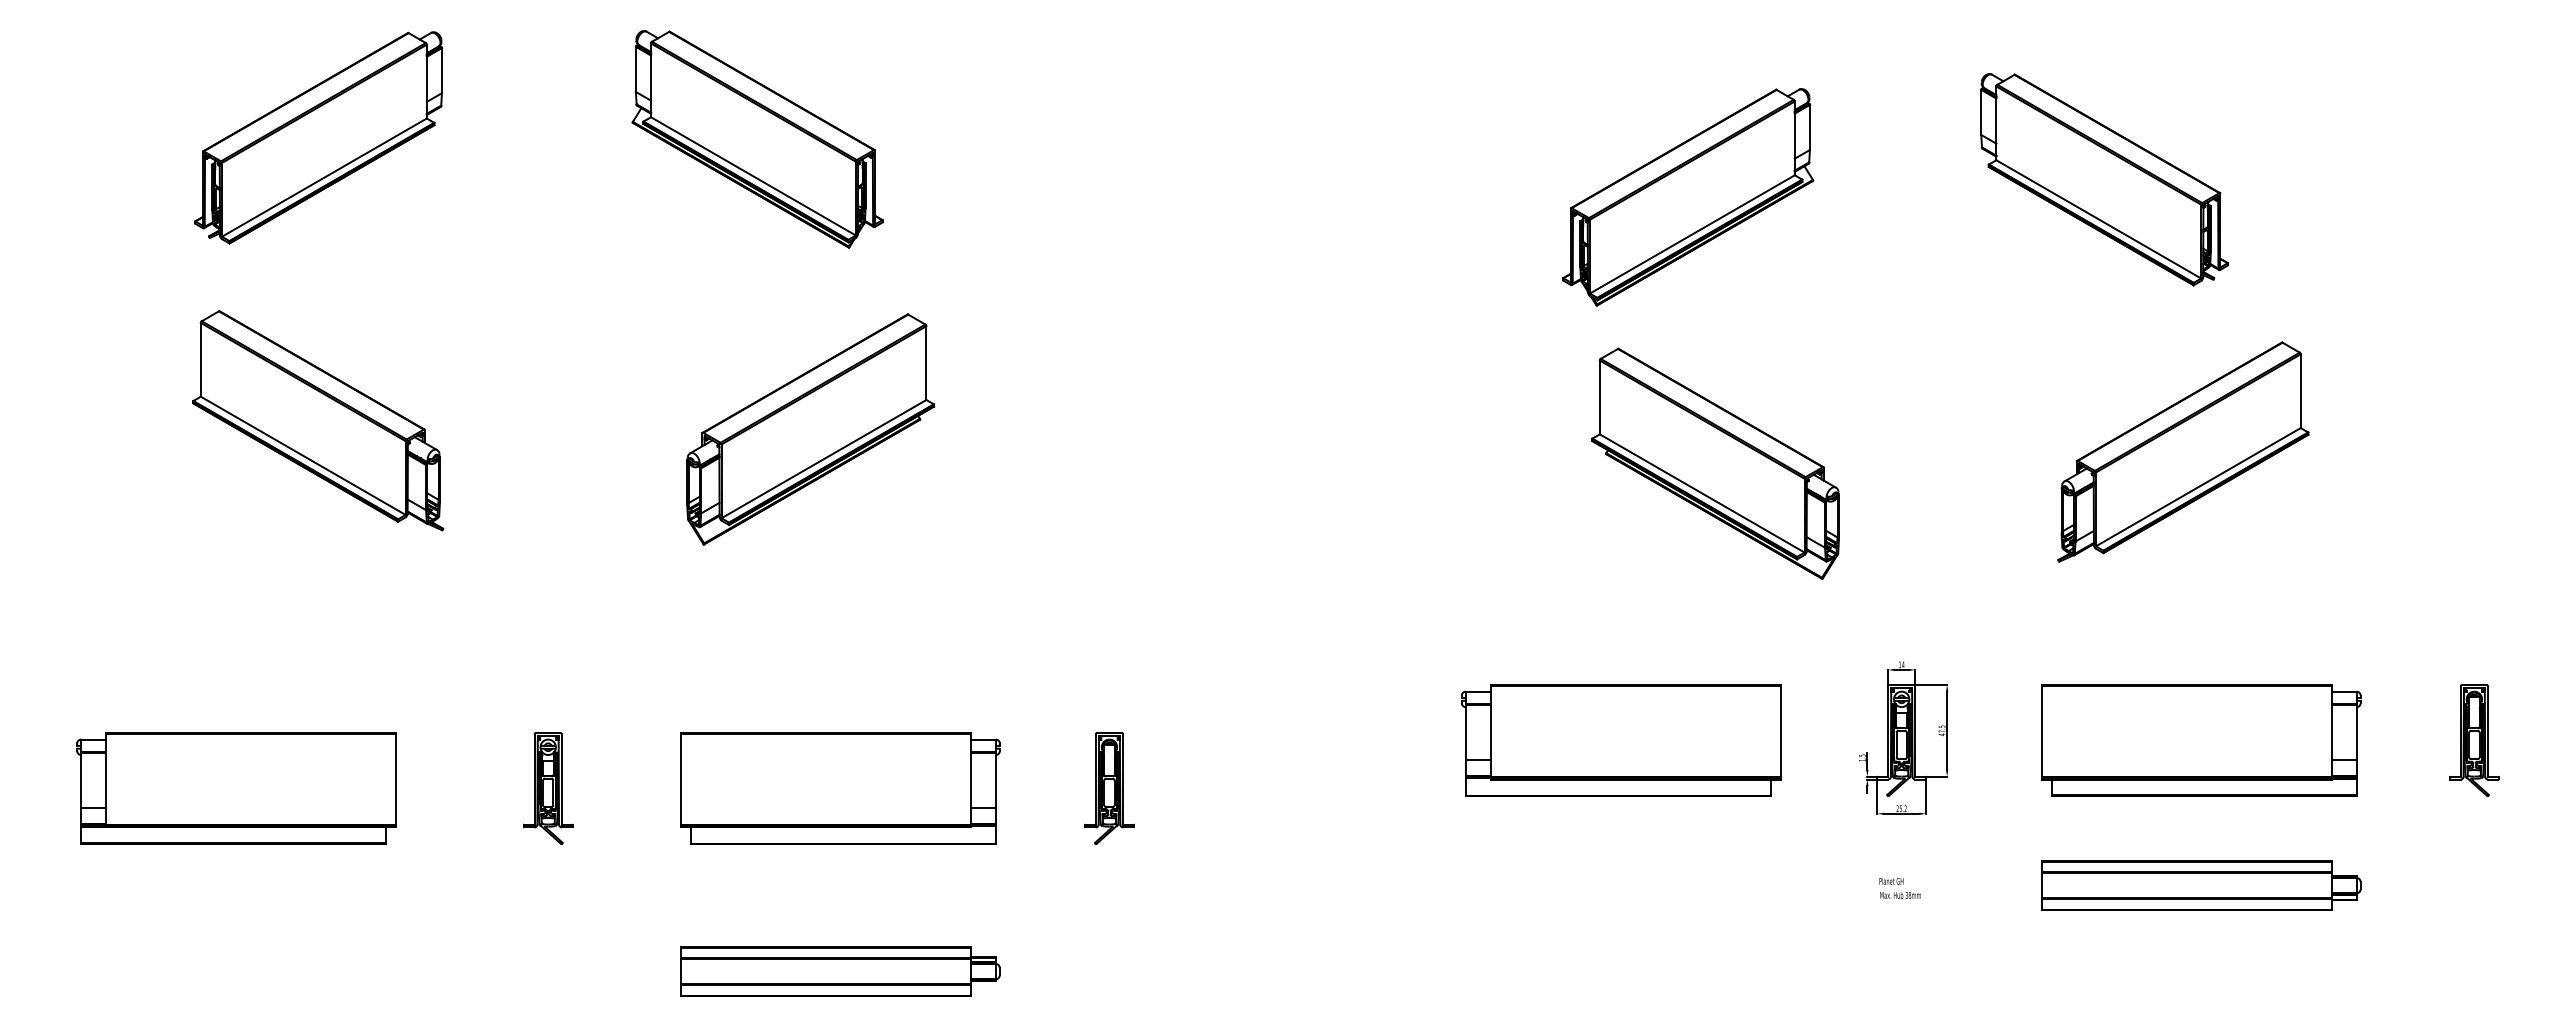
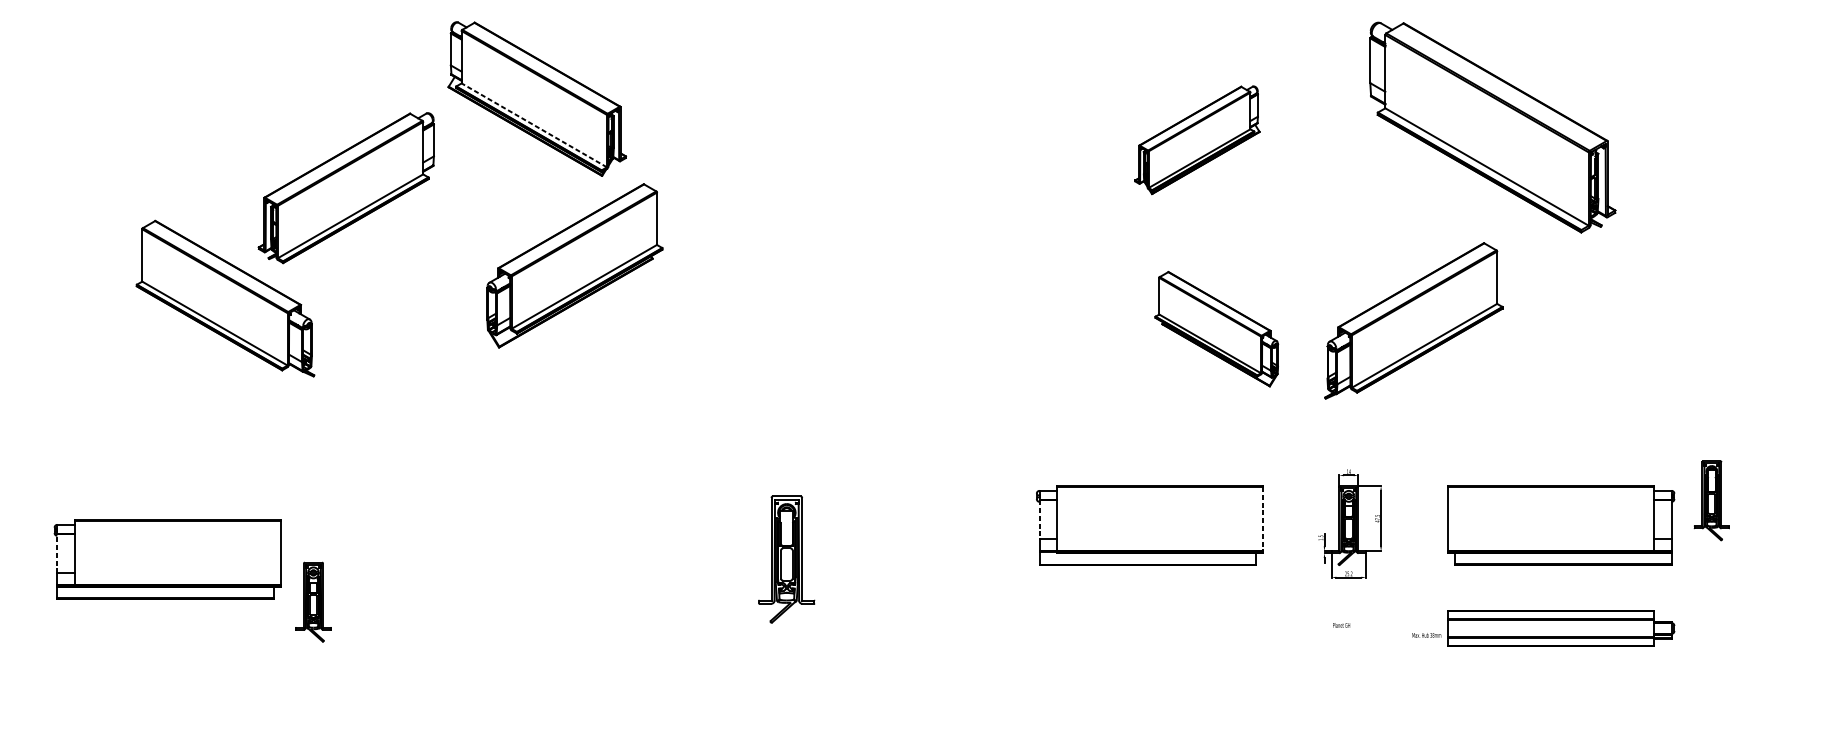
part: (318, 137) -> (346, 187), moved
line: (753, 176) -> (534, 125), solid -> dashed
part: (2104, 179) -> (1492, 127), size x1.4
part: (1688, 197) -> (1197, 140), size x0.7
part: (810, 429) -> (574, 265), moved
part: (2183, 451) -> (1413, 320), moved
part: (1715, 463) -> (1216, 329), size x0.7
line: (1780, 731) -> (1262, 519), solid -> dashed
line: (1465, 732) -> (1039, 519), solid -> dashed
part: (2474, 740) -> (1711, 500), moved
line: (81, 780) -> (57, 553), solid -> dashed
part: (548, 788) -> (313, 602), moved
part: (840, 788) -> (596, 559), removed
part: (1109, 788) -> (786, 559), size x1.6
text: (1900, 895) -> (1426, 635), moved
part: (840, 971) -> (596, 689), removed

